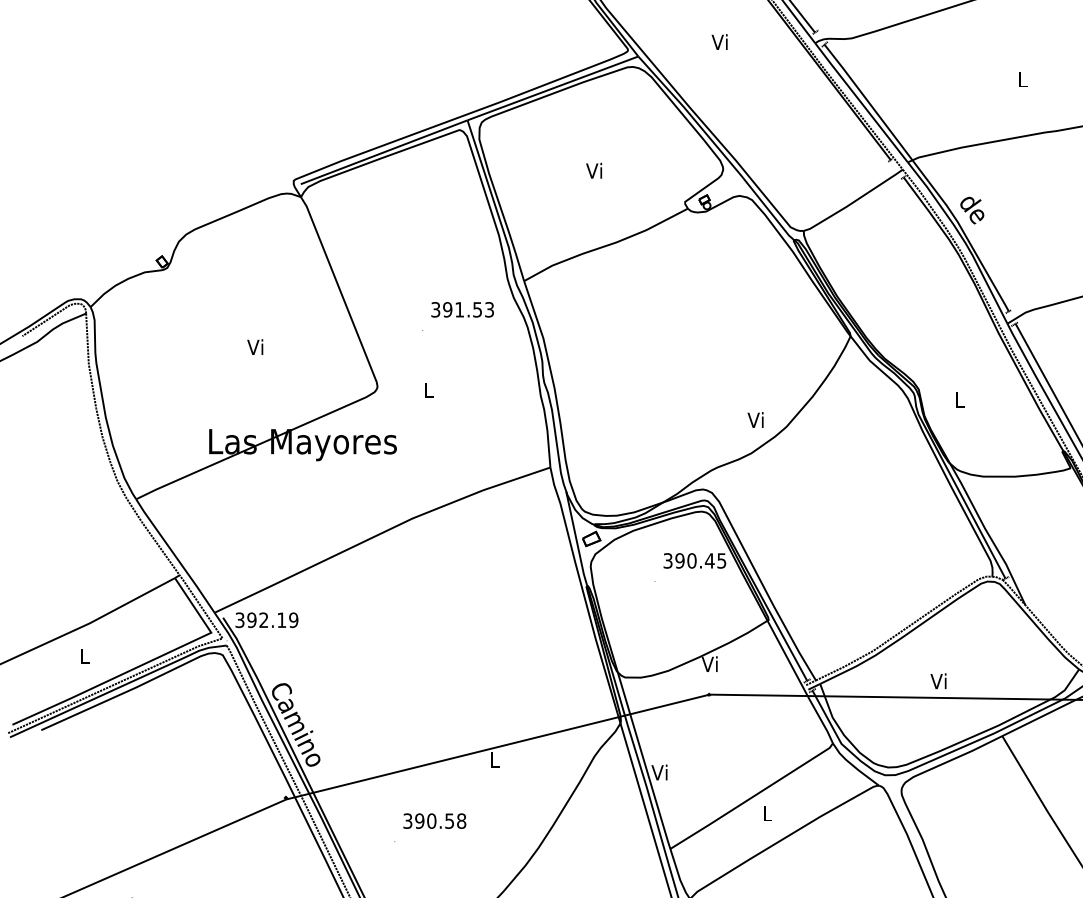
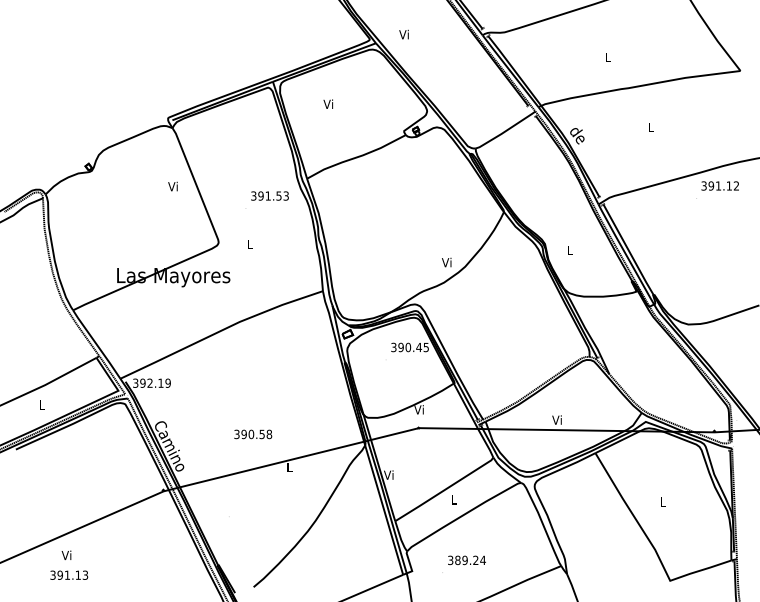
text: (718, 41) -> (403, 34), moved
text: (592, 169) -> (327, 103), moved
text: (254, 347) -> (172, 186), moved
text: (435, 821) -> (253, 434), moved

